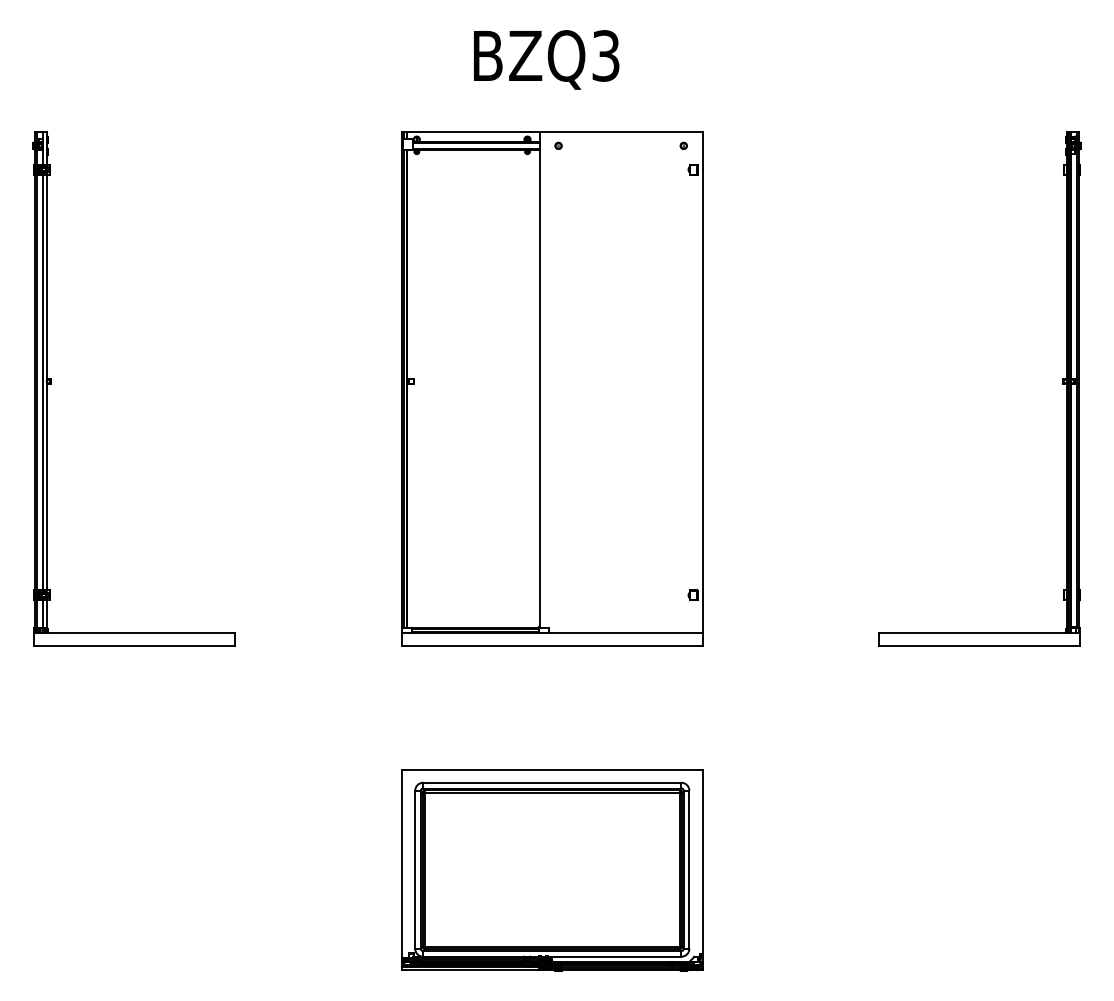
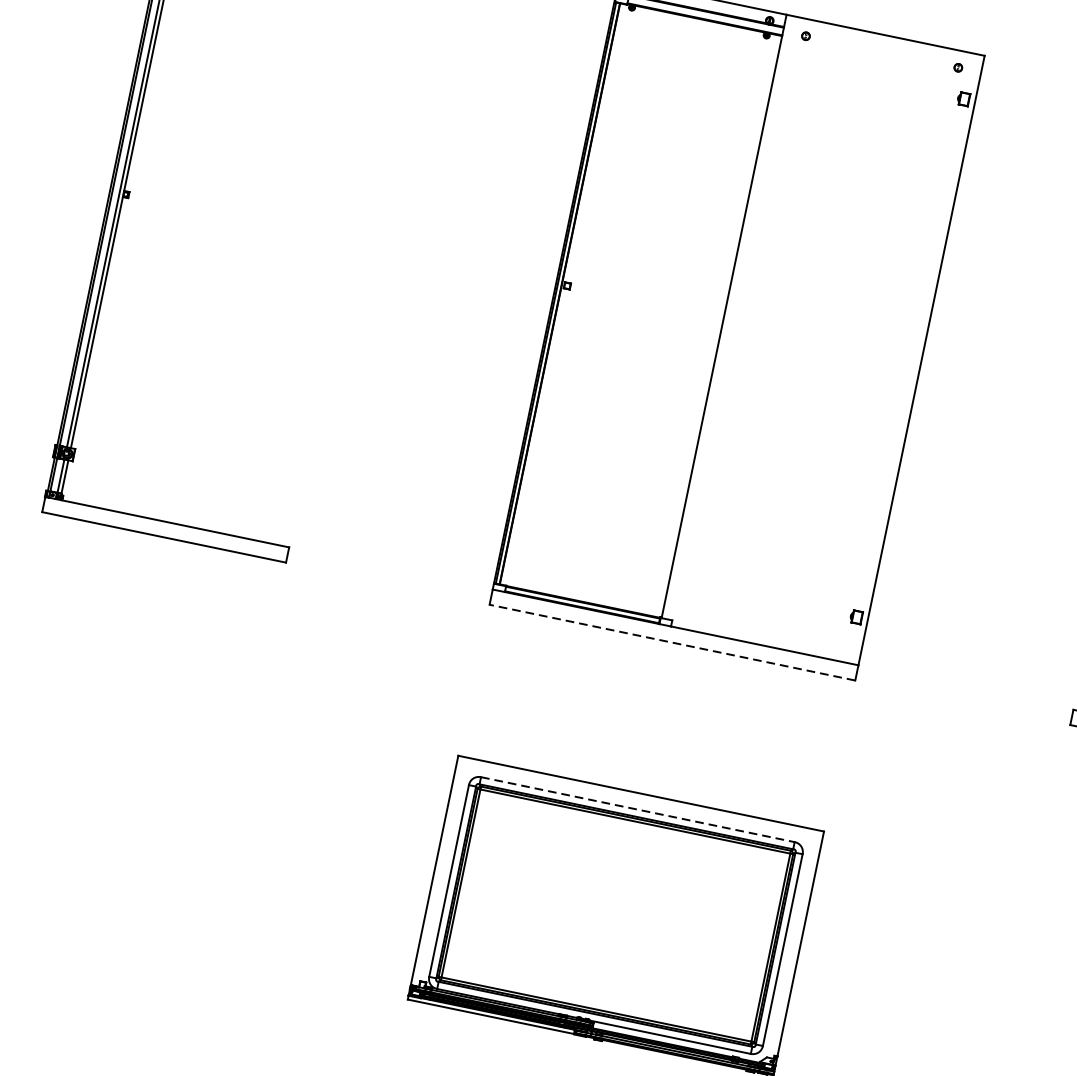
line: (551, 645) -> (671, 642), solid -> dashed
line: (552, 782) -> (638, 809), solid -> dashed

